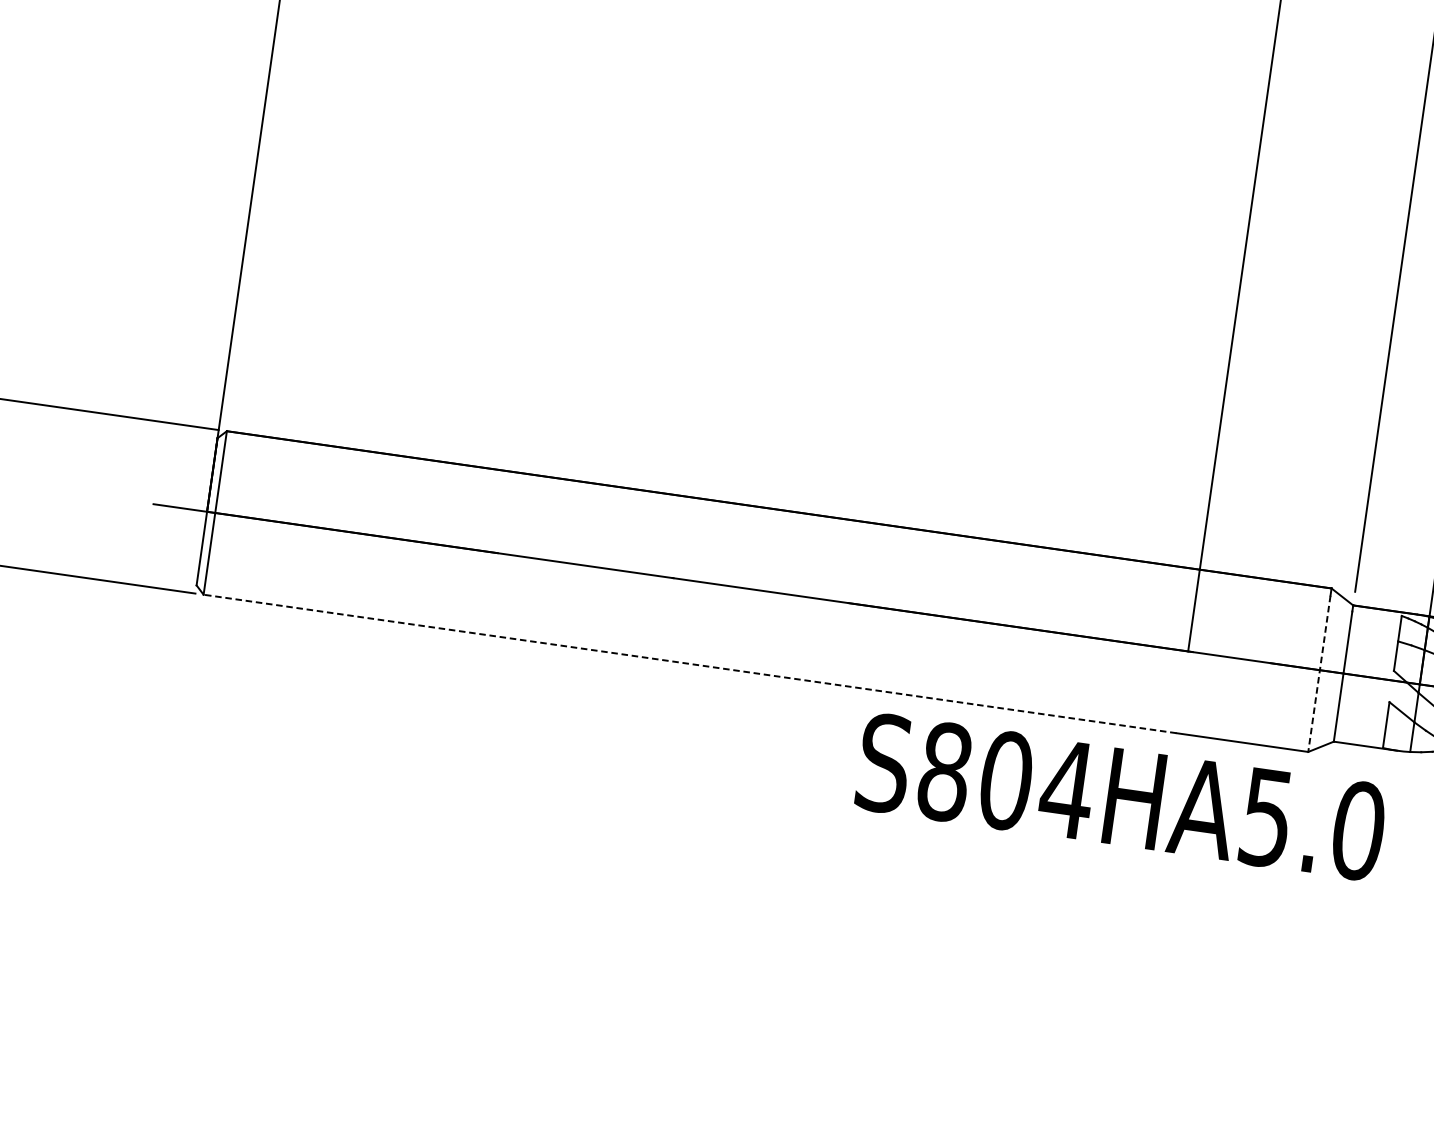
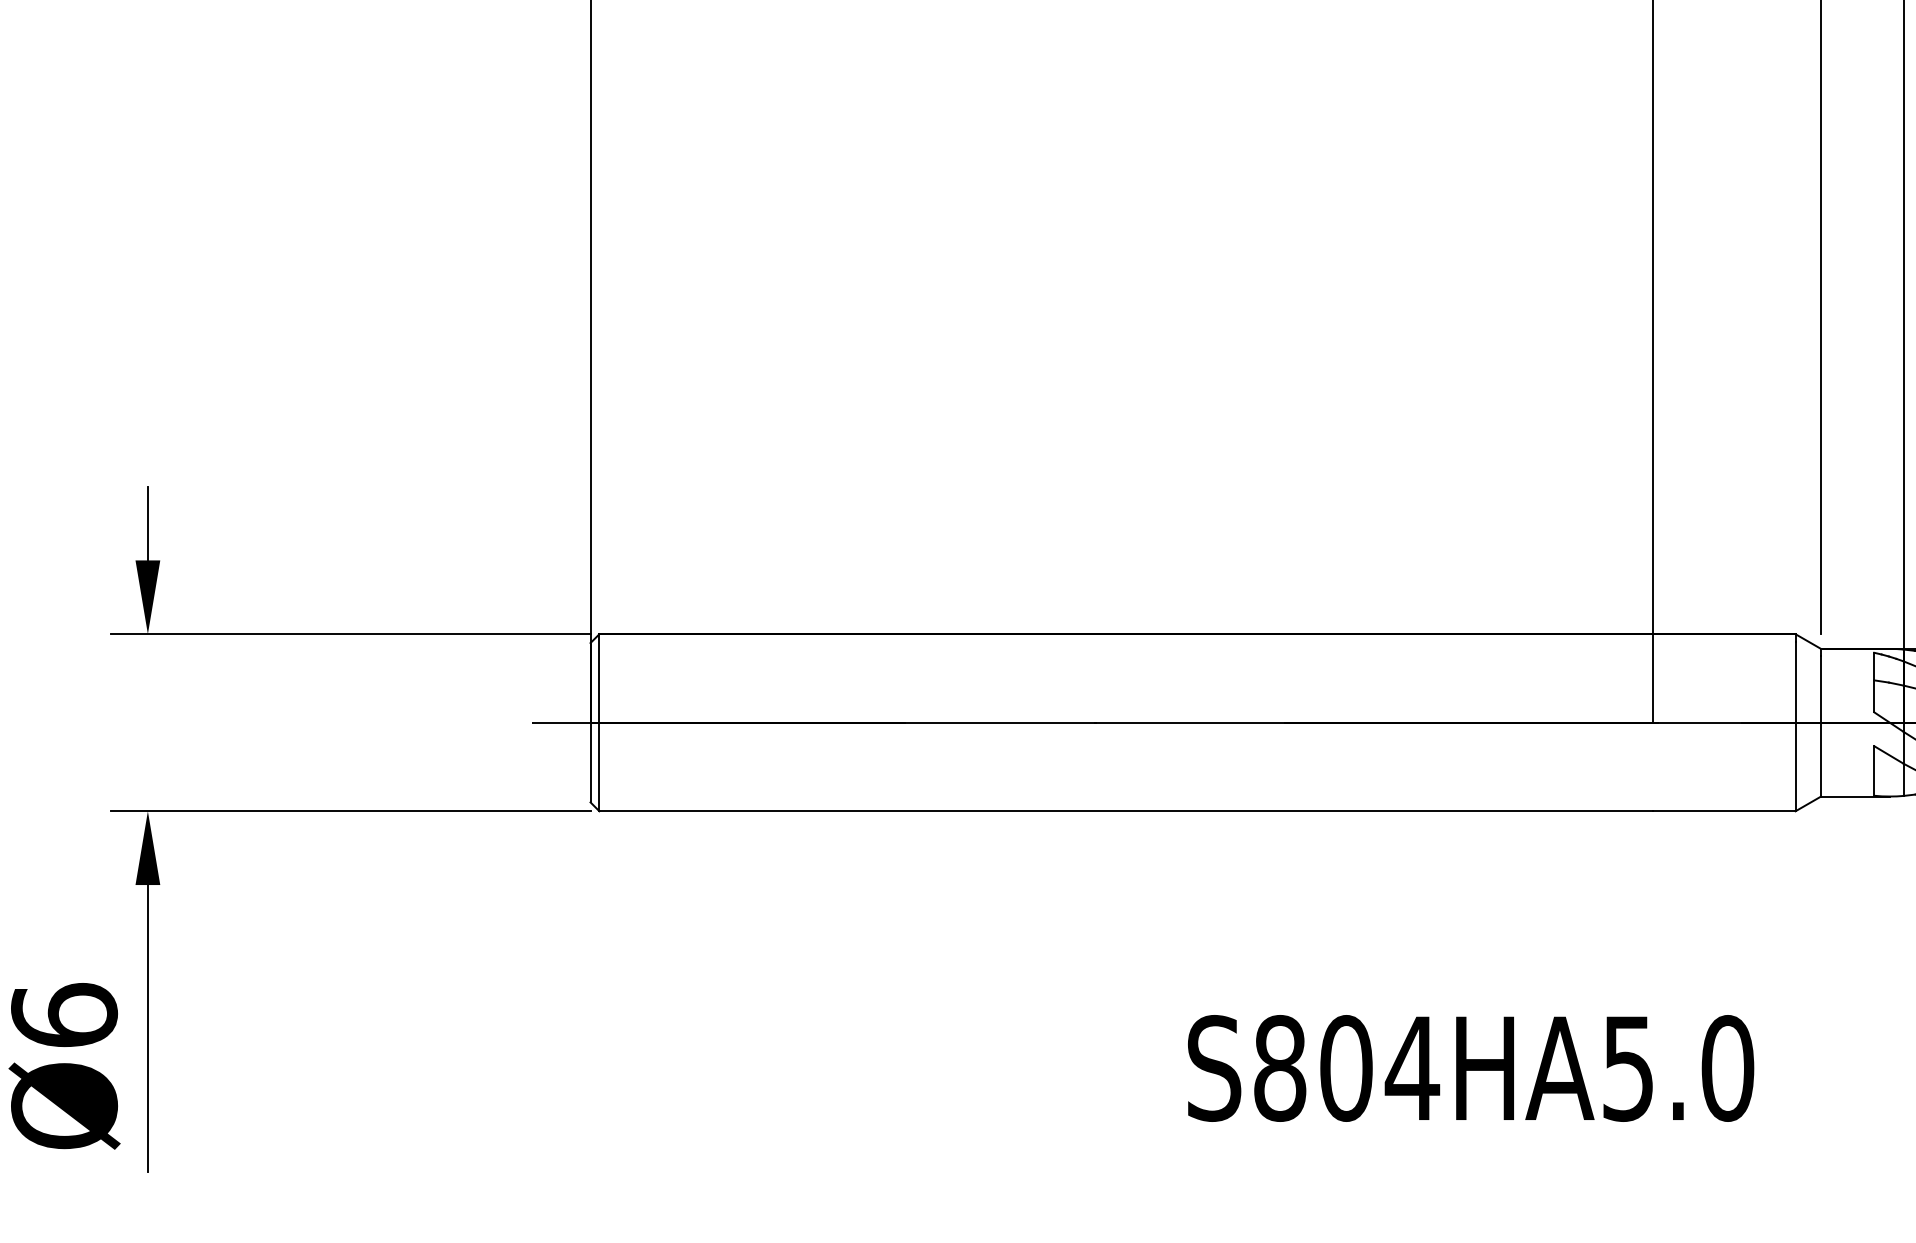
line: (690, 664) -> (1126, 811), dashed -> solid
line: (1319, 673) -> (1795, 726), dashed -> solid
text: (1121, 797) -> (1471, 1068), moved

